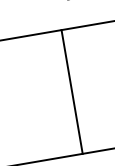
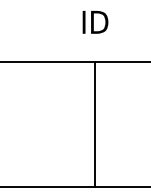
line: (71, 91) -> (94, 124), moved

